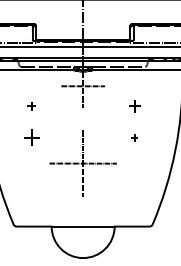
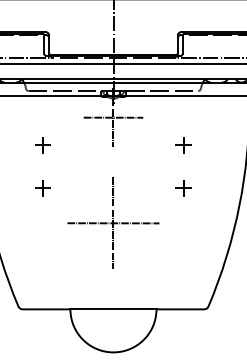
part: (31, 106) -> (42, 145), size x1.43
part: (31, 138) -> (42, 188), size x0.71
part: (134, 138) -> (183, 188), size x1.67

